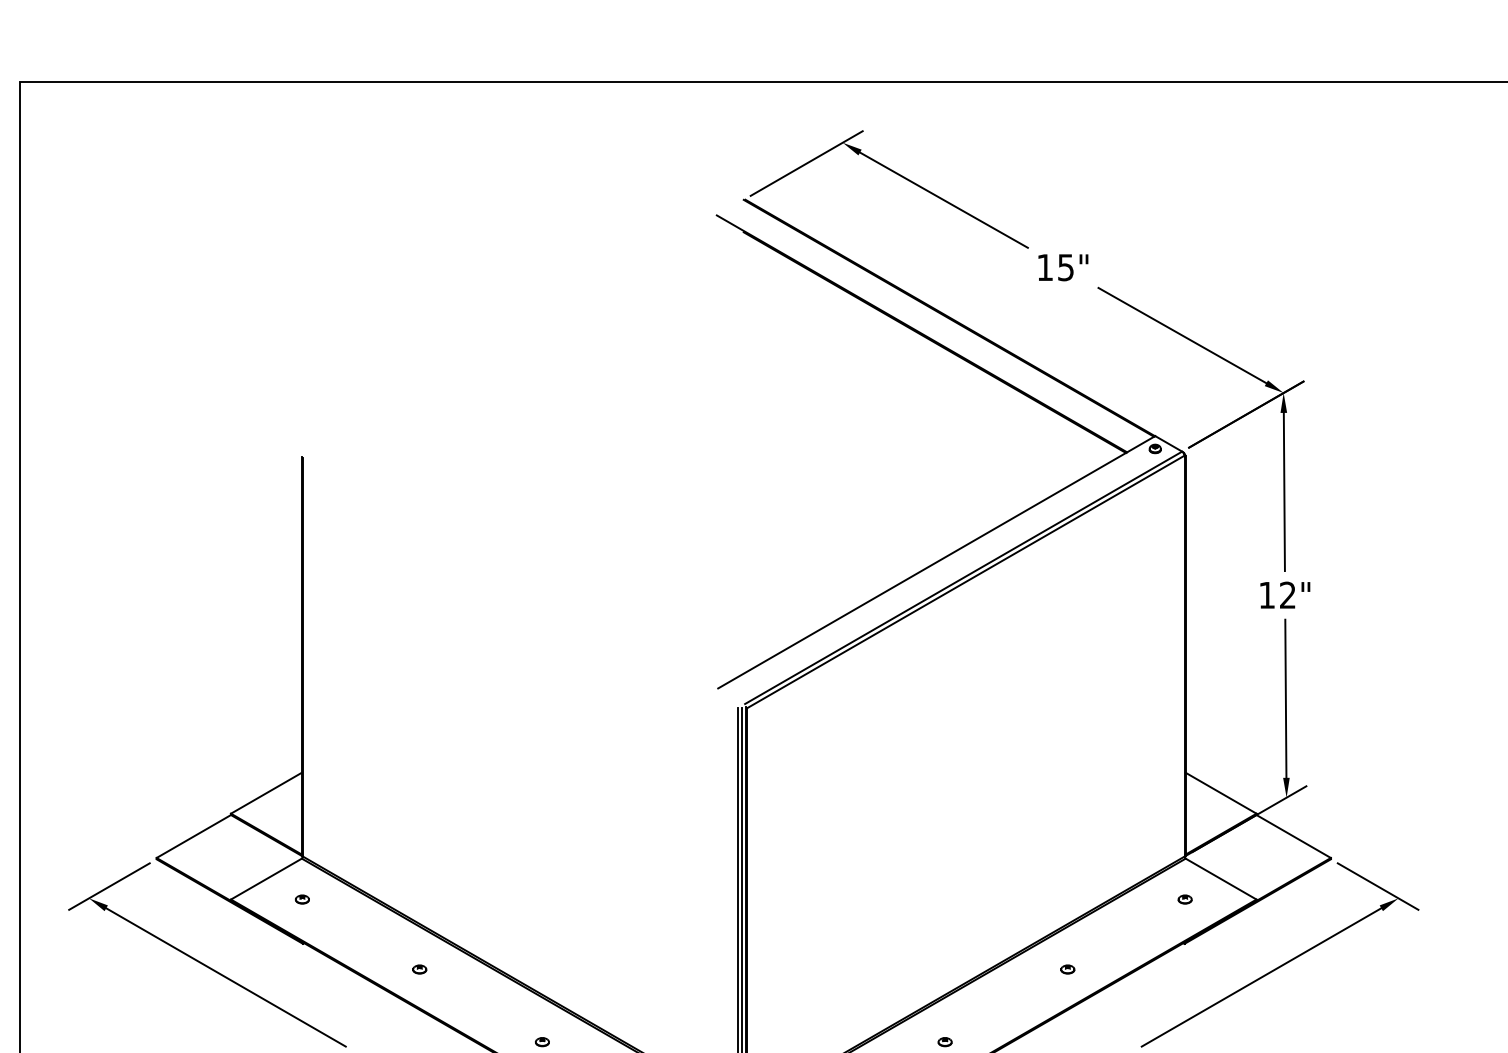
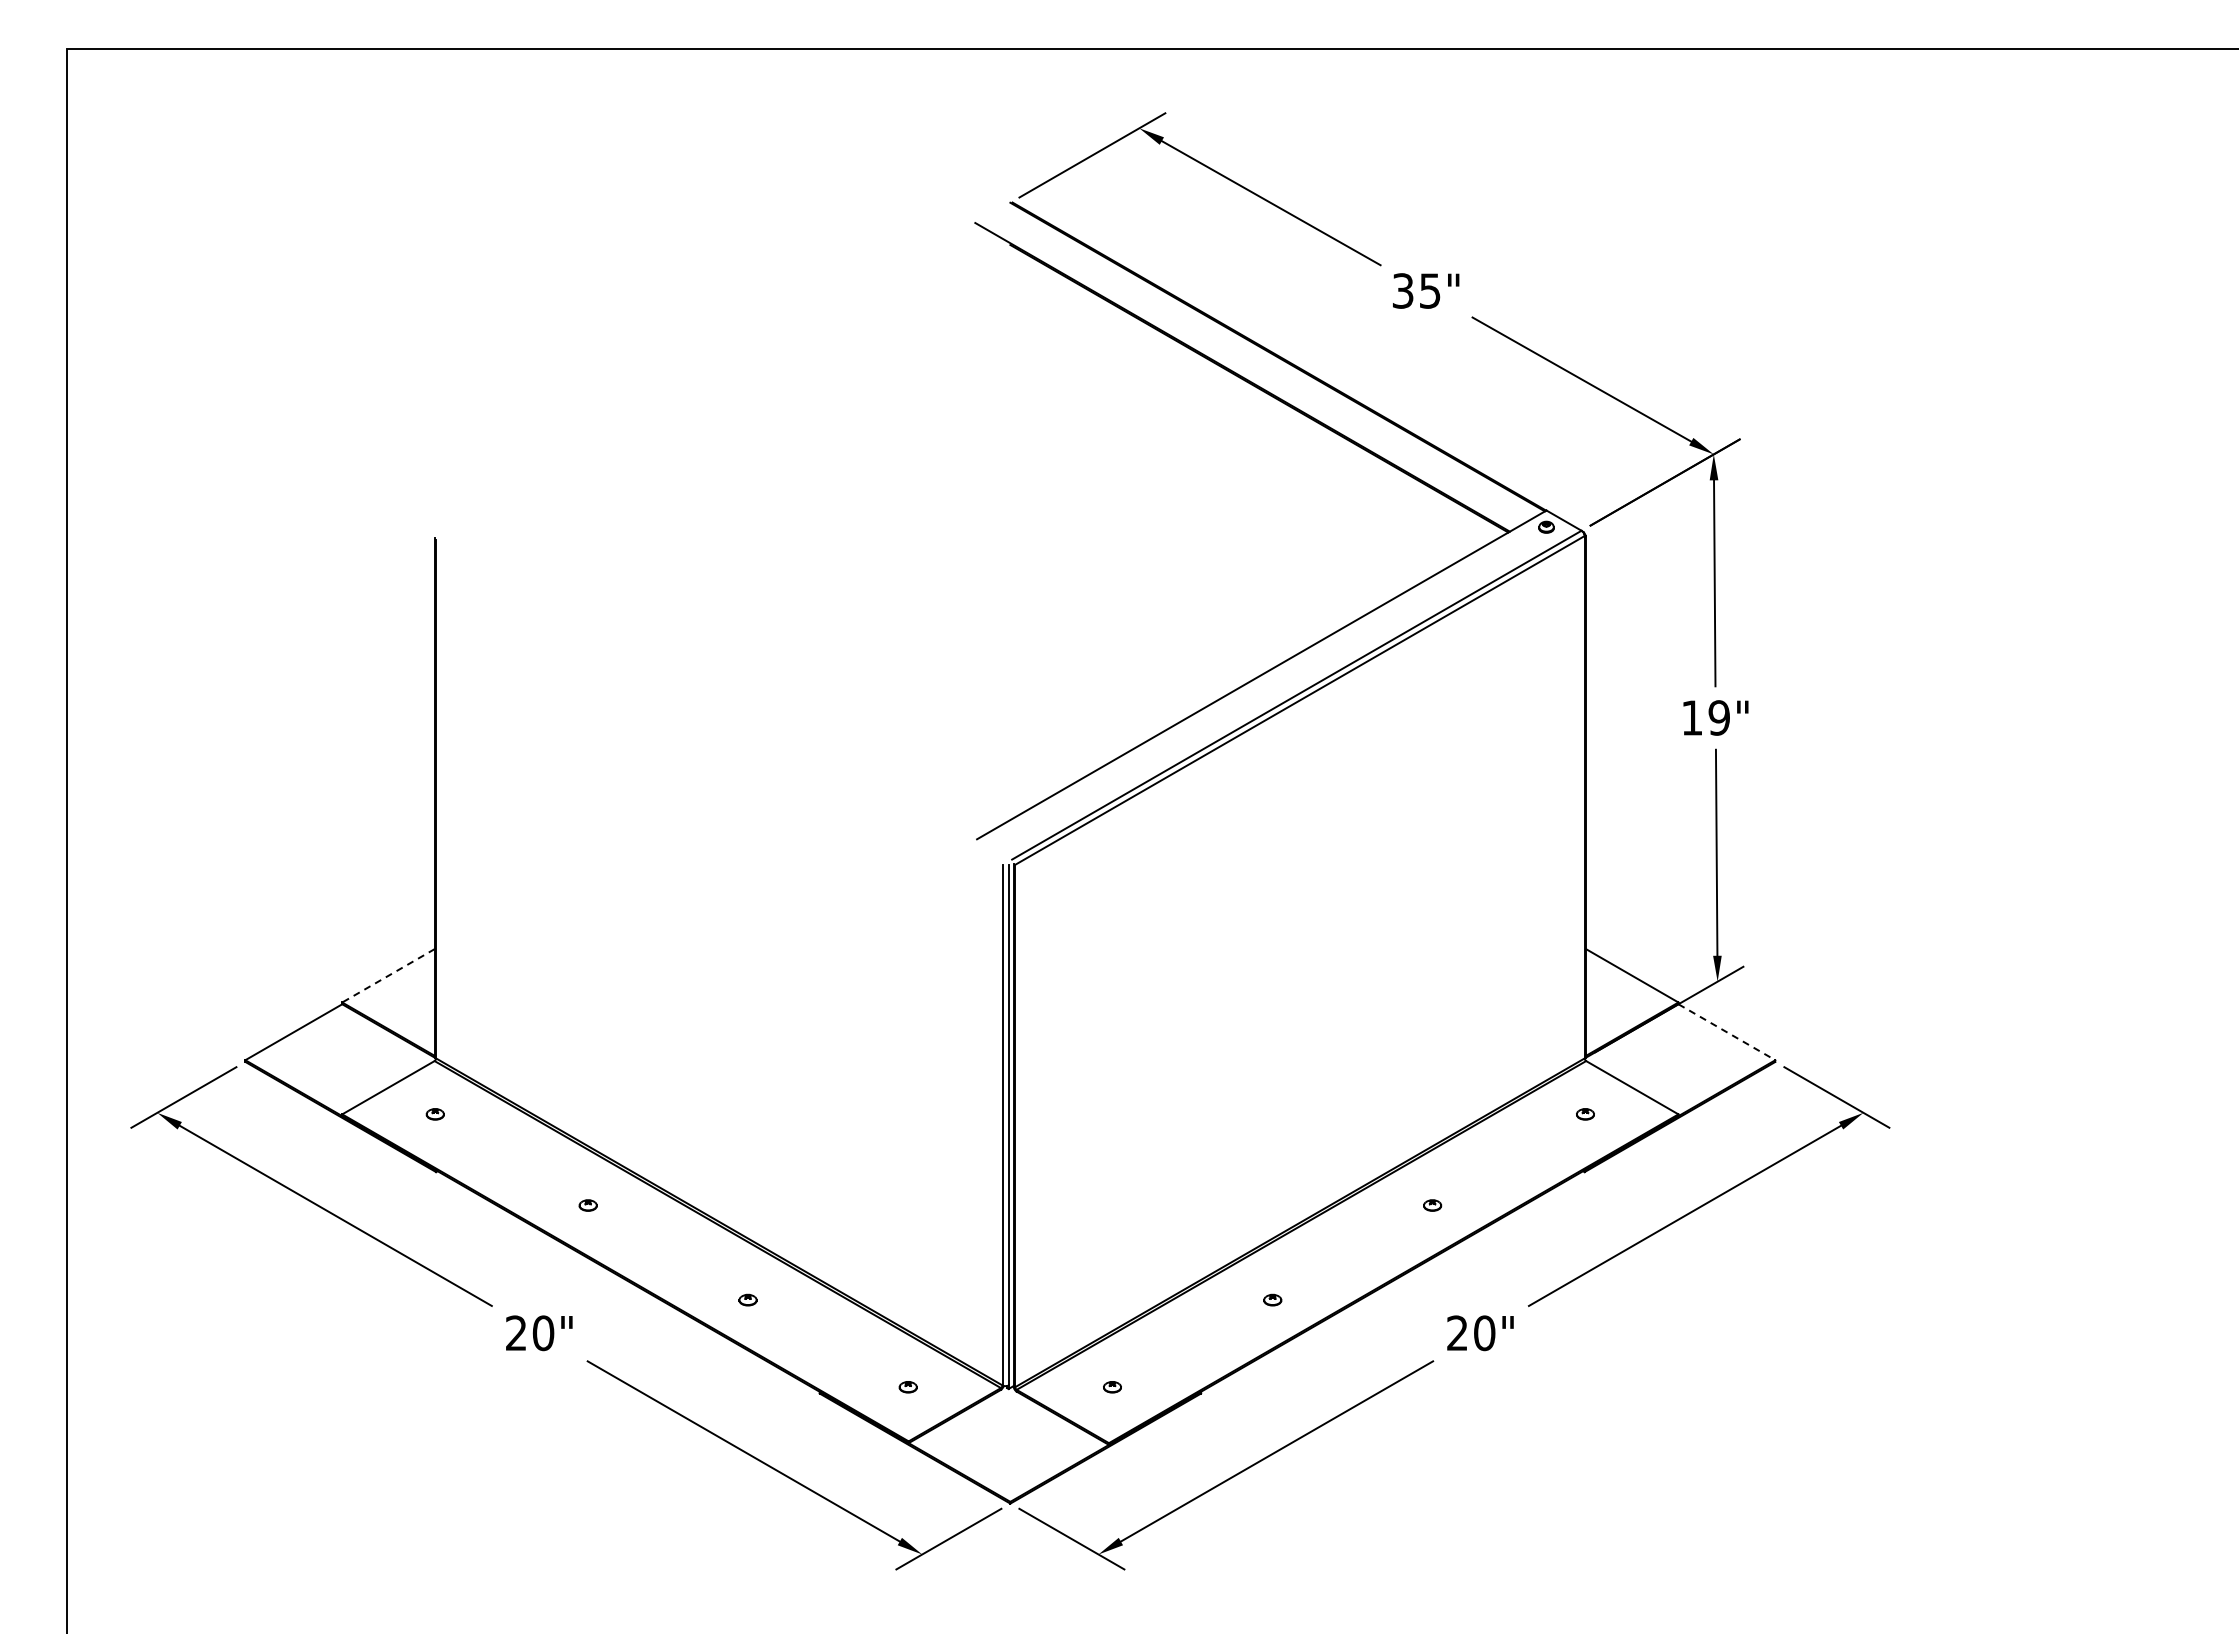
text: (1045, 267) -> (1403, 290), 15" -> 35"
text: (1287, 594) -> (1718, 717), 12" -> 19"
line: (266, 793) -> (388, 976), solid -> dashed
line: (1293, 836) -> (1726, 1032), solid -> dashed

